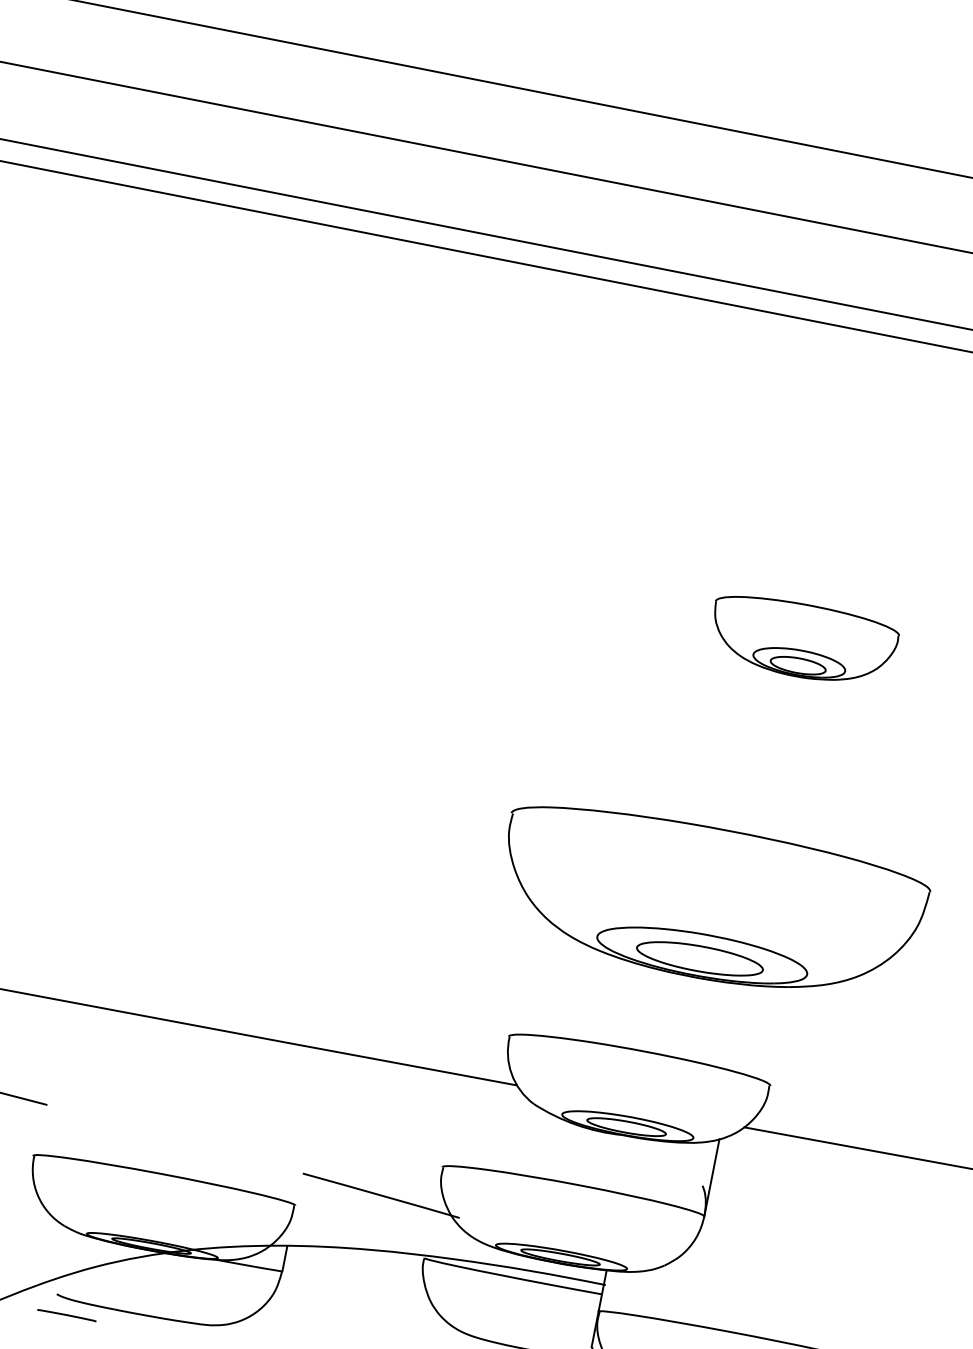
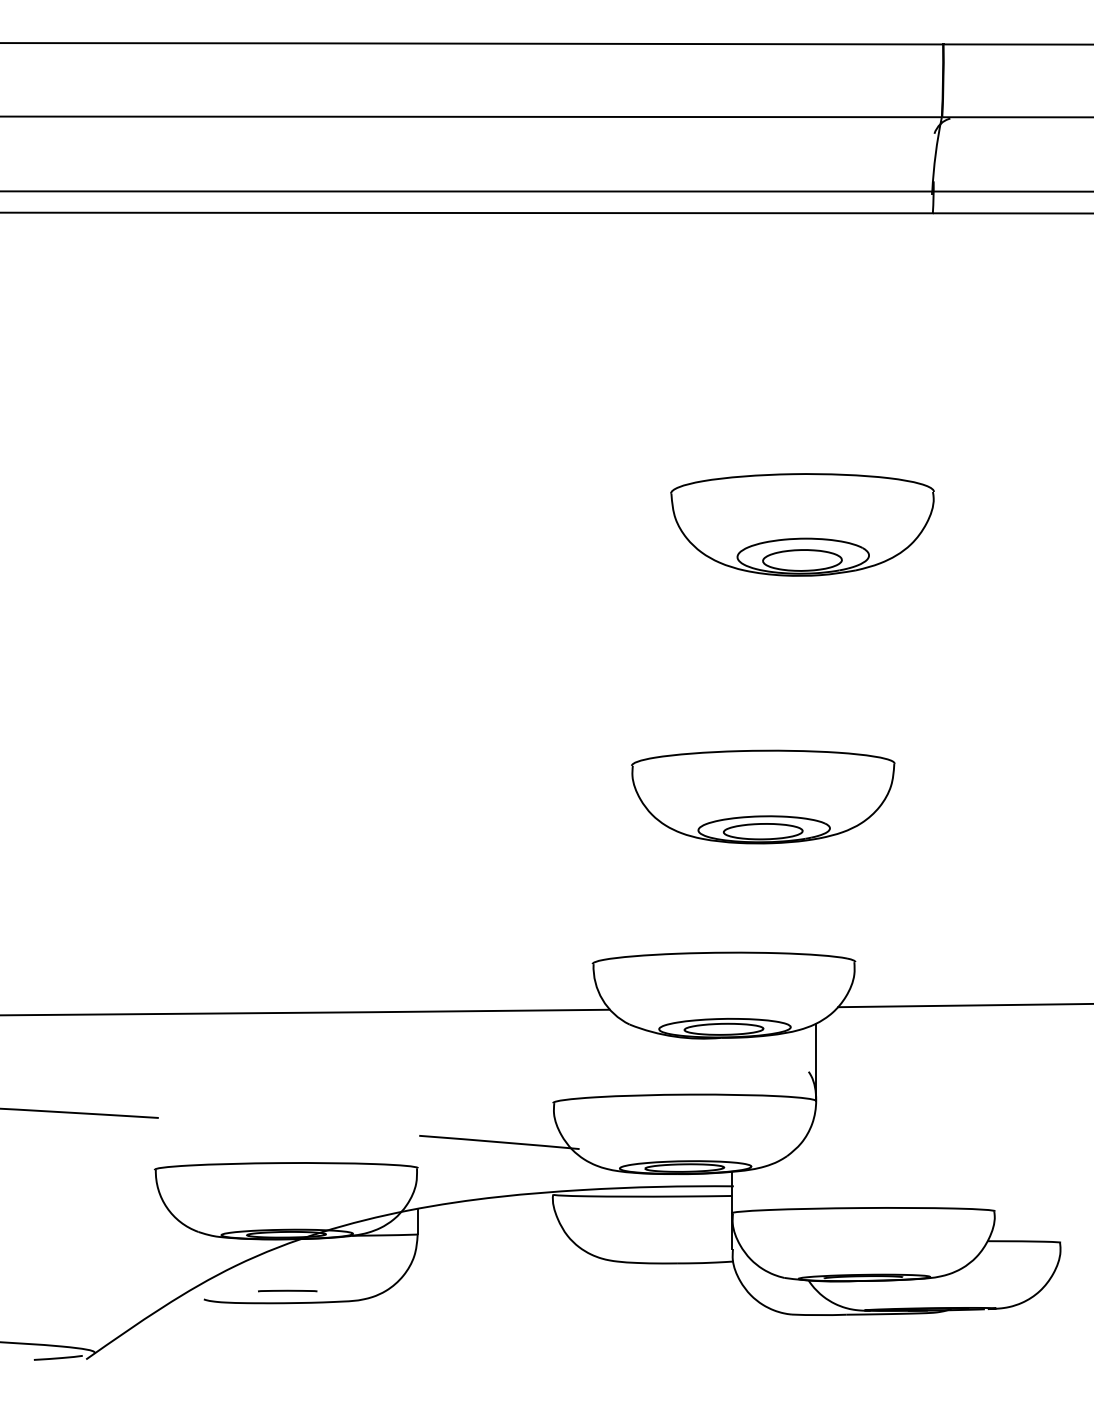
part: (803, 640) -> (802, 524), size x1.43
part: (711, 903) -> (763, 796), size x0.62
curve: (66, 1314) -> (287, 1290), moved

